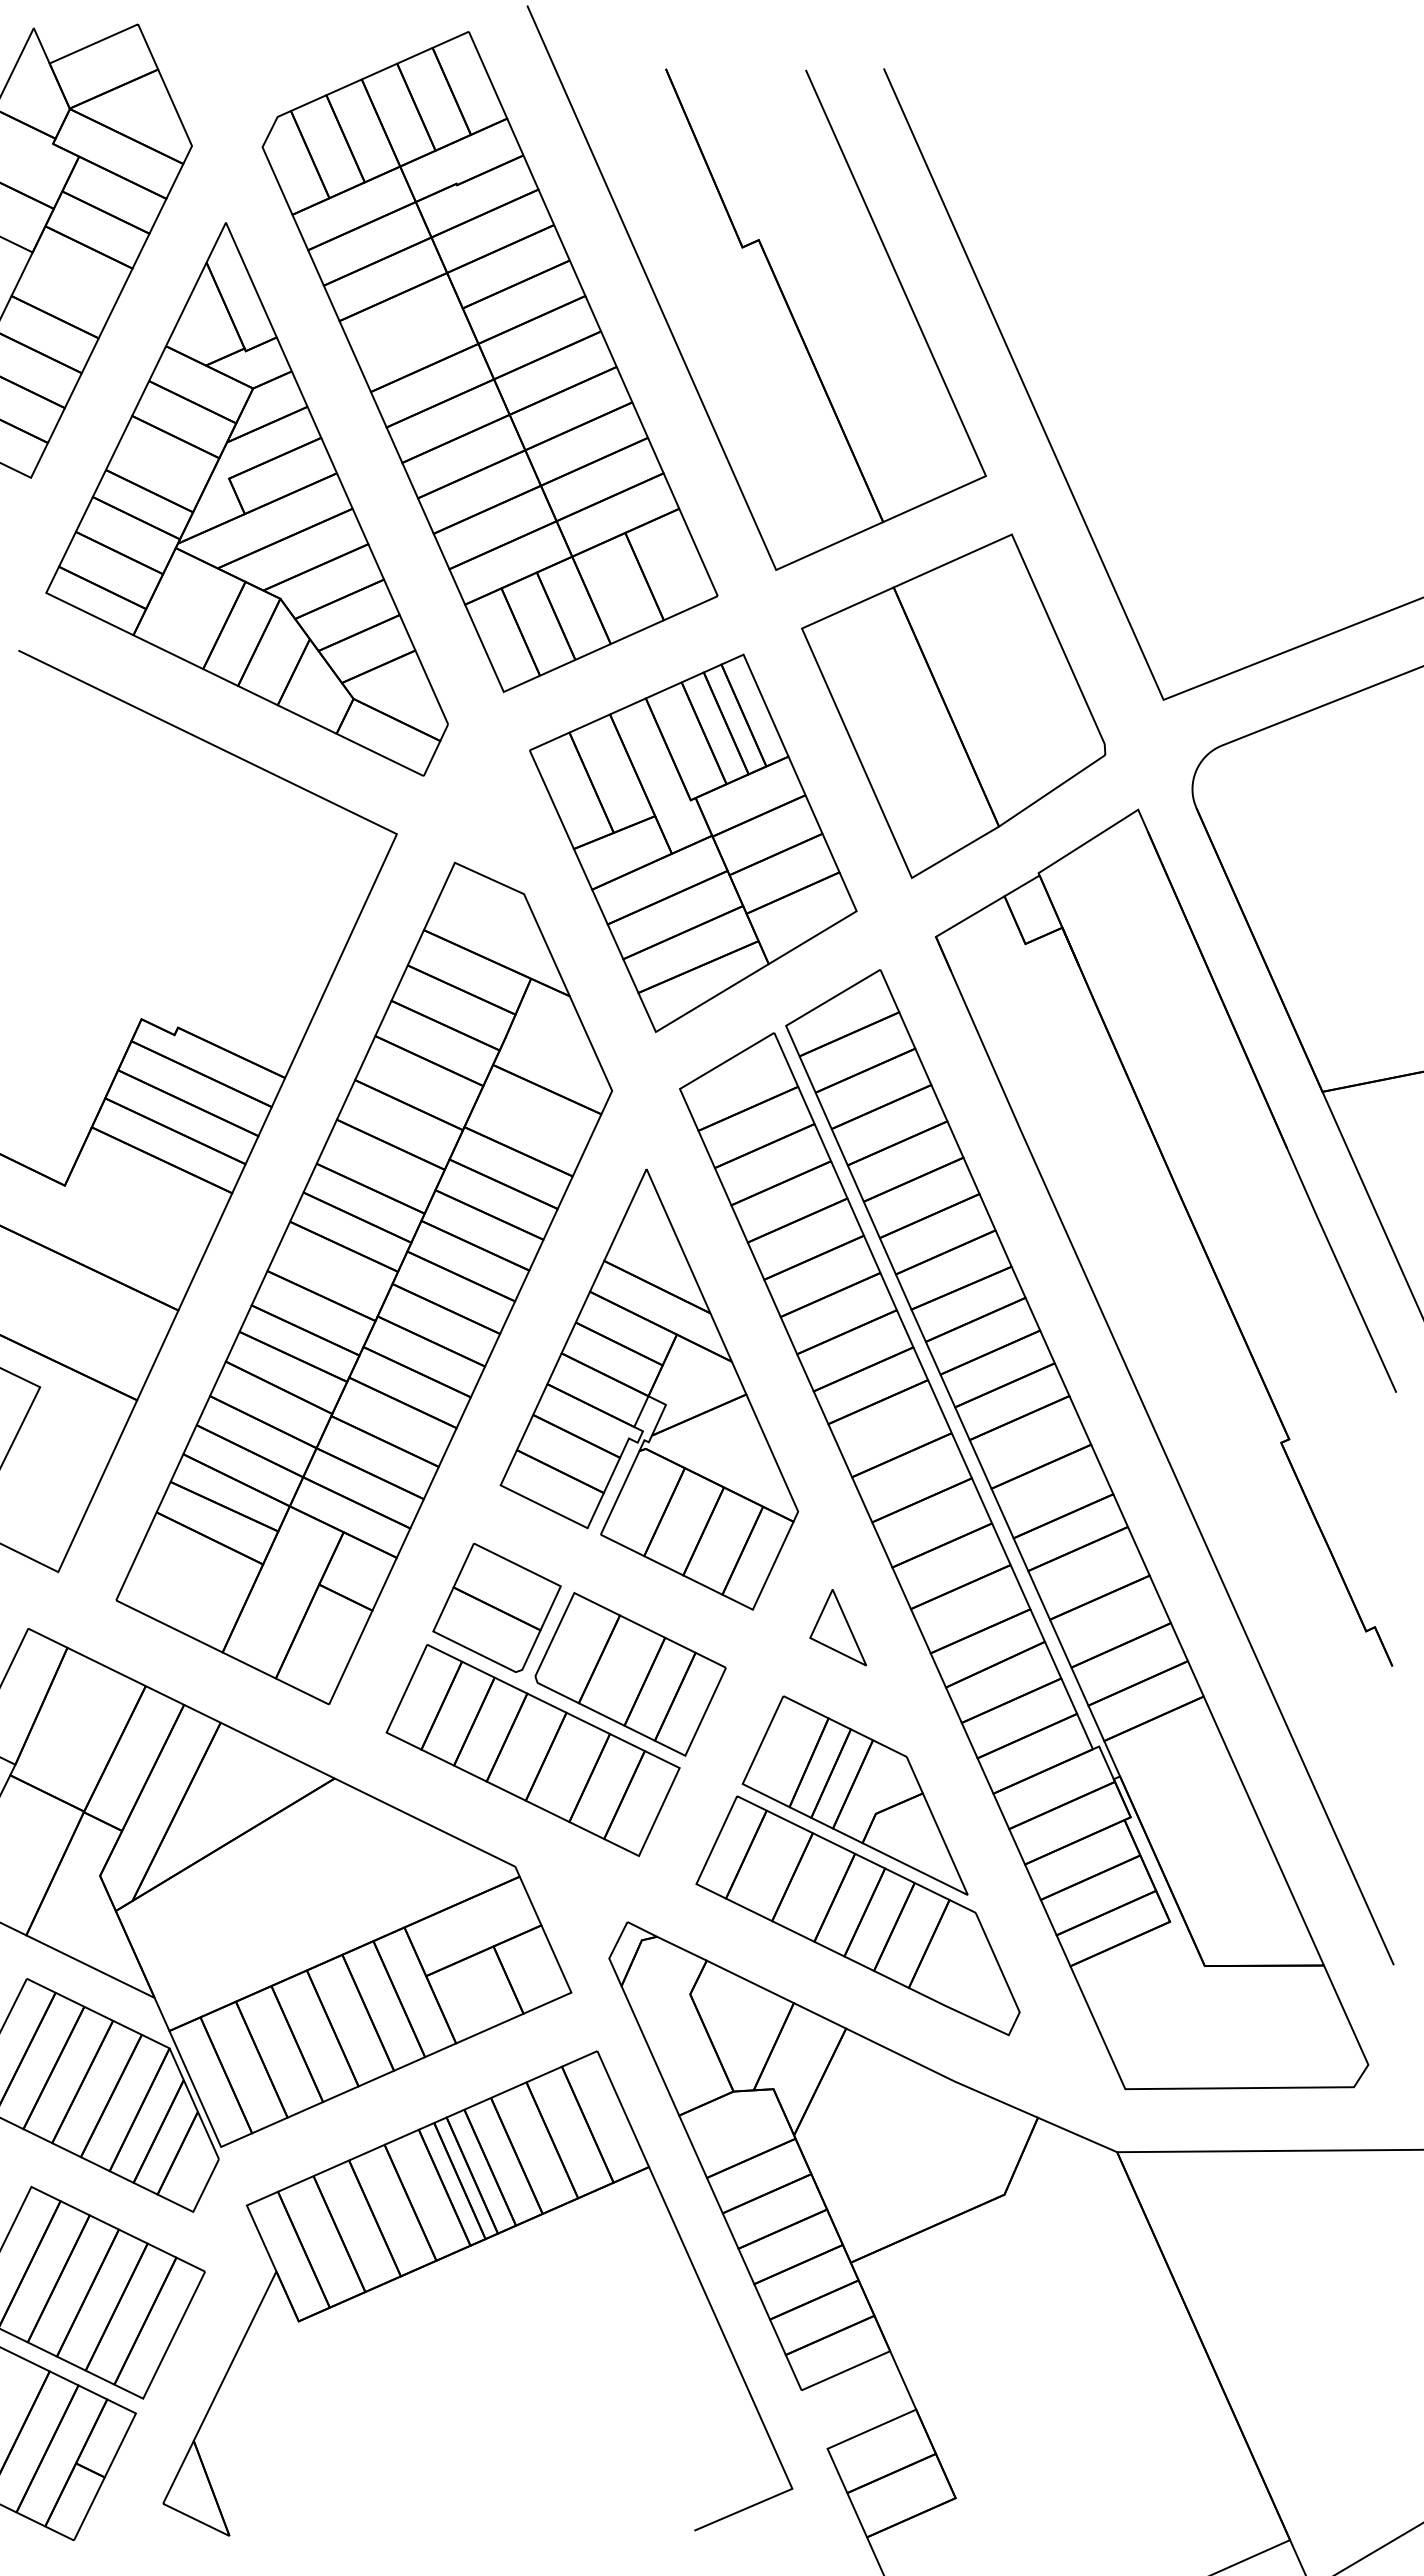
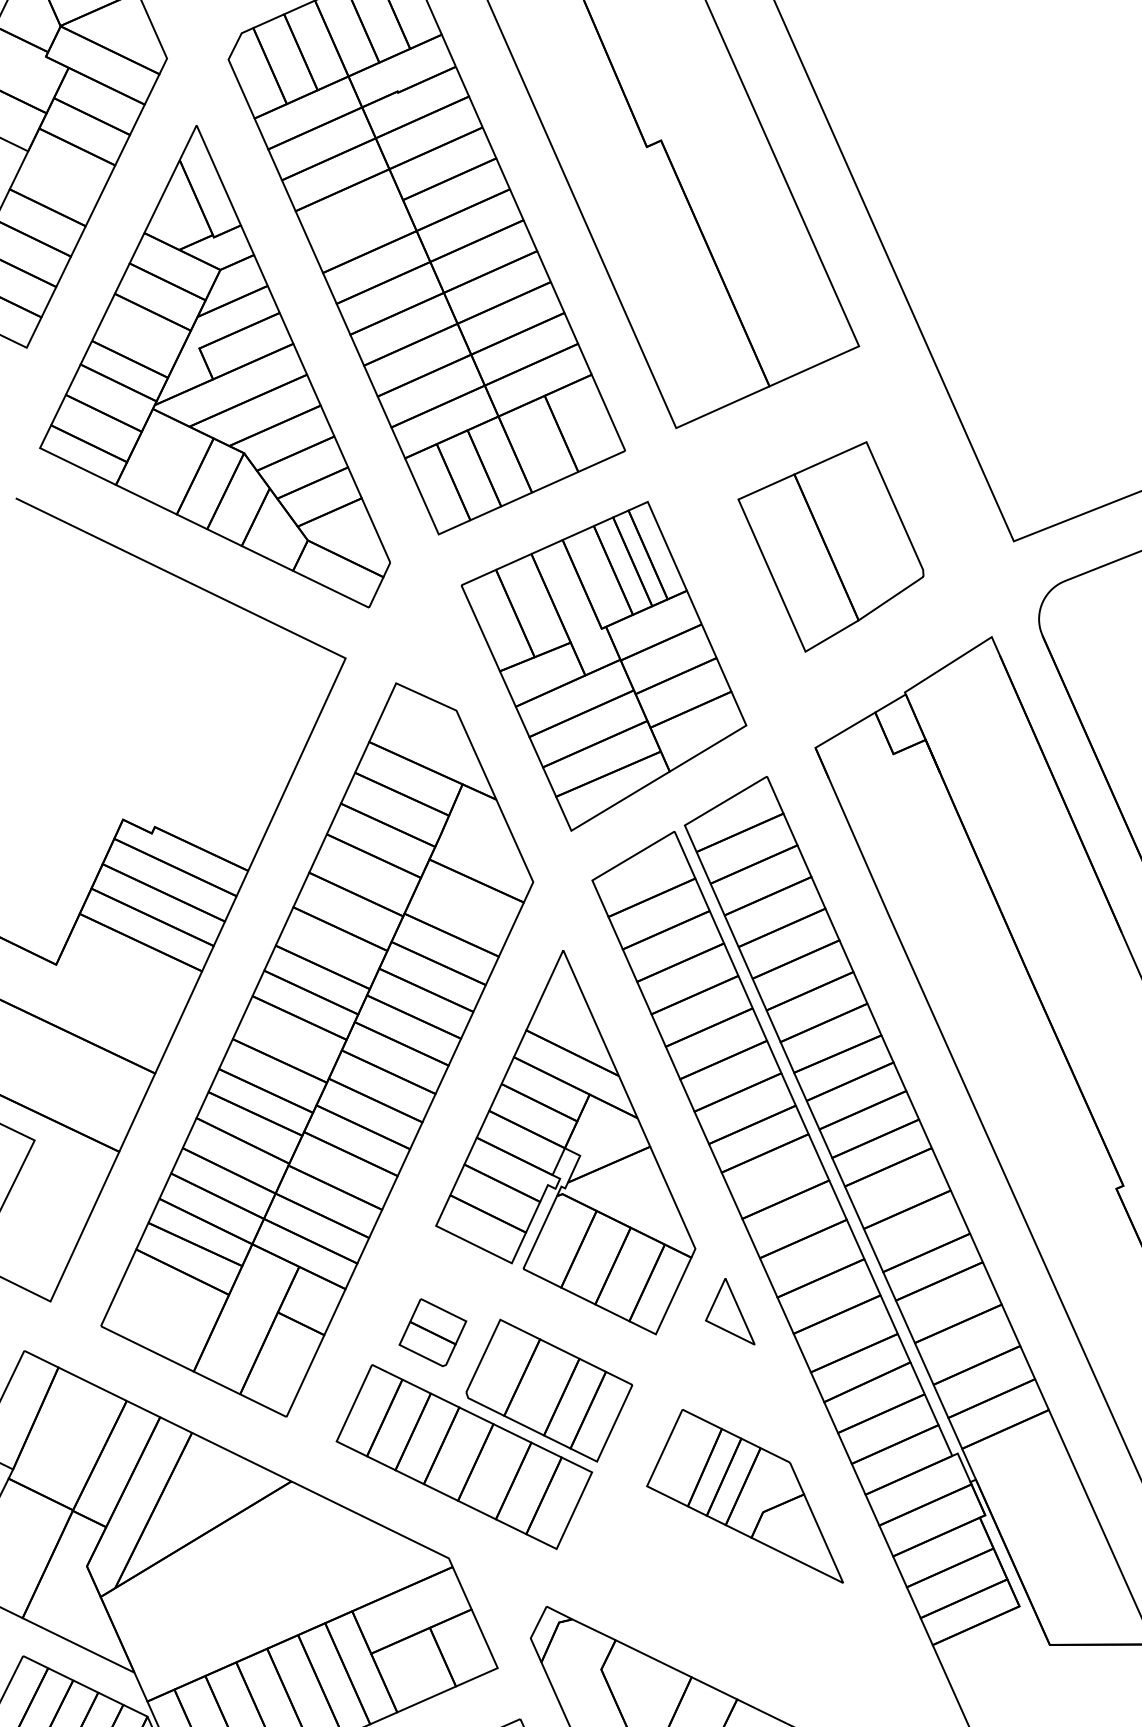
part: (953, 706) -> (830, 547), size x0.7
part: (496, 1607) -> (432, 1332), size x0.6
part: (837, 1627) -> (729, 1311), moved
part: (857, 1915) -> (747, 1600), removed

